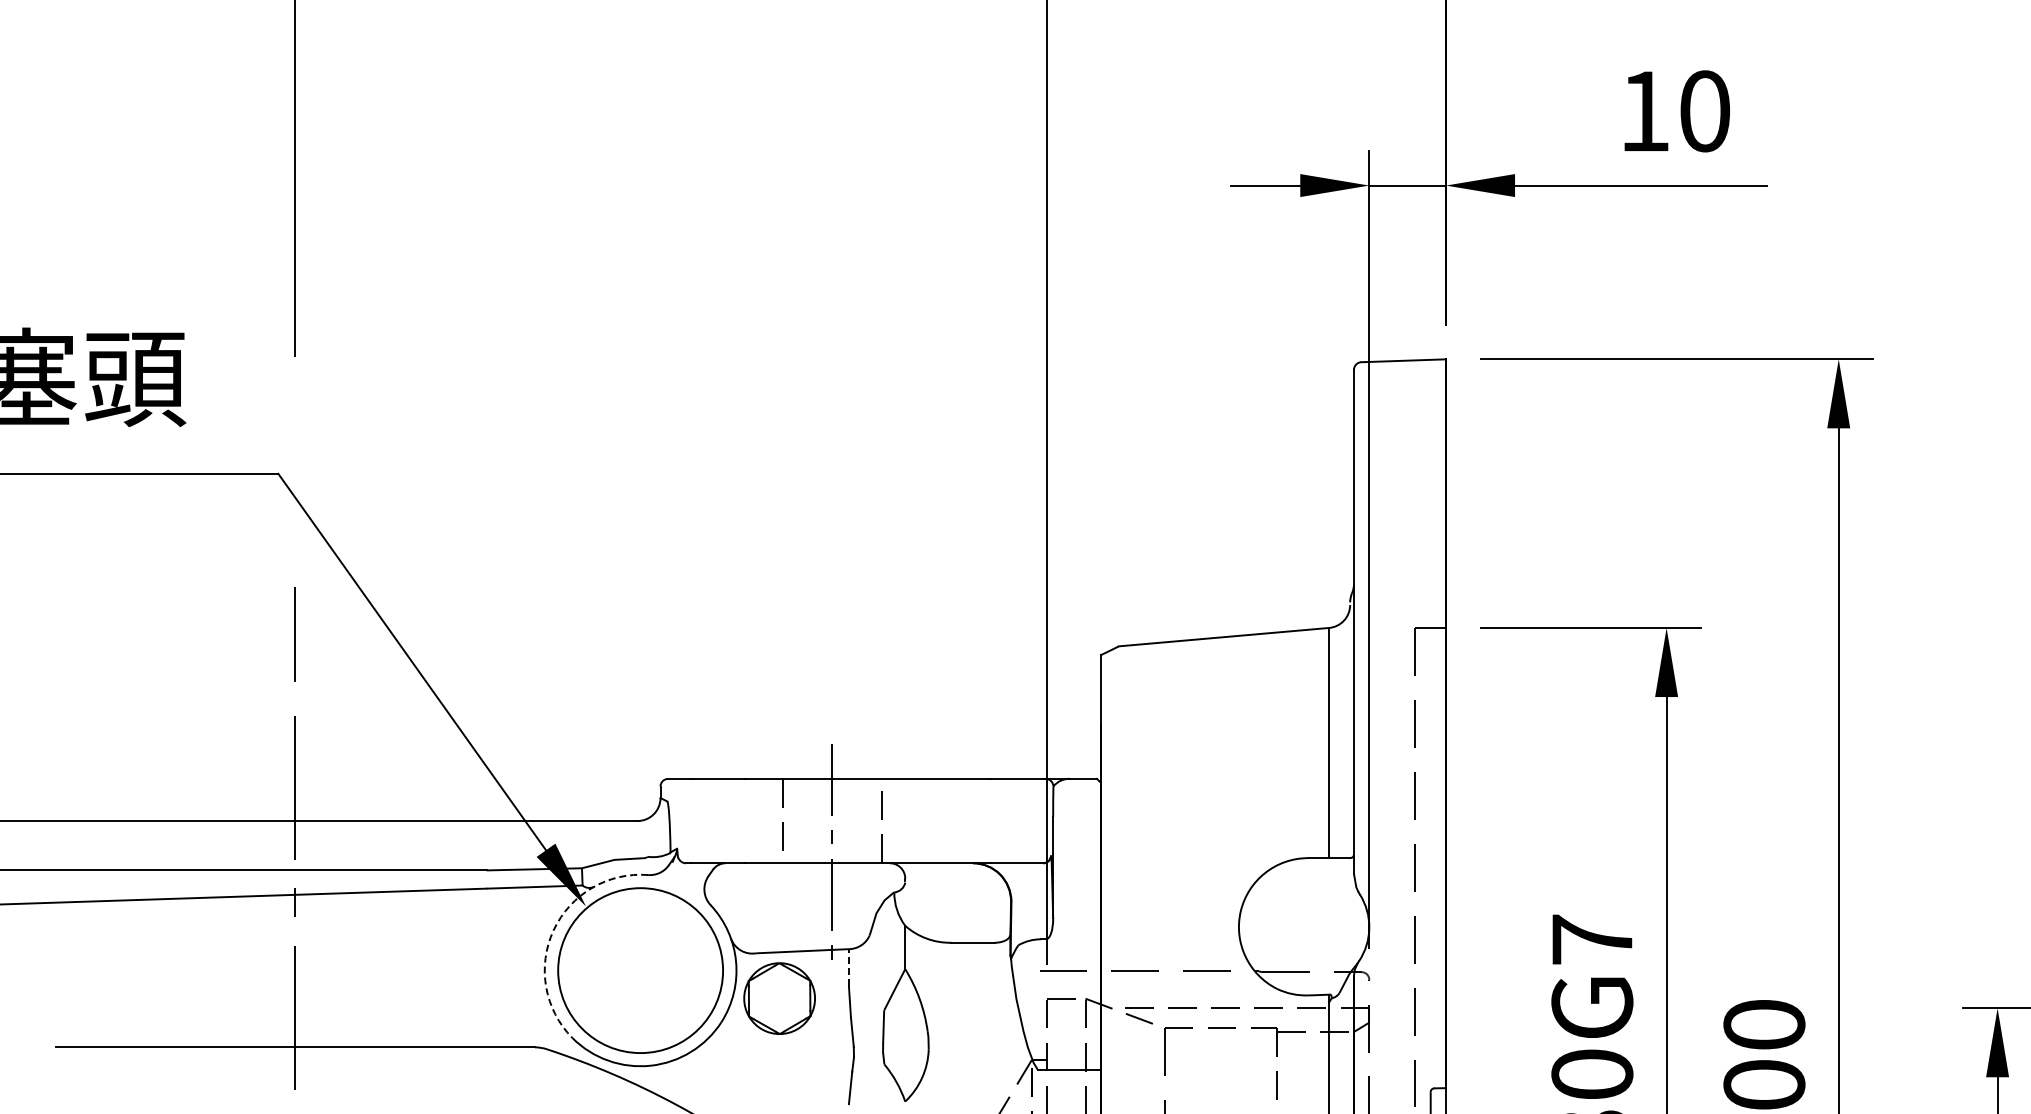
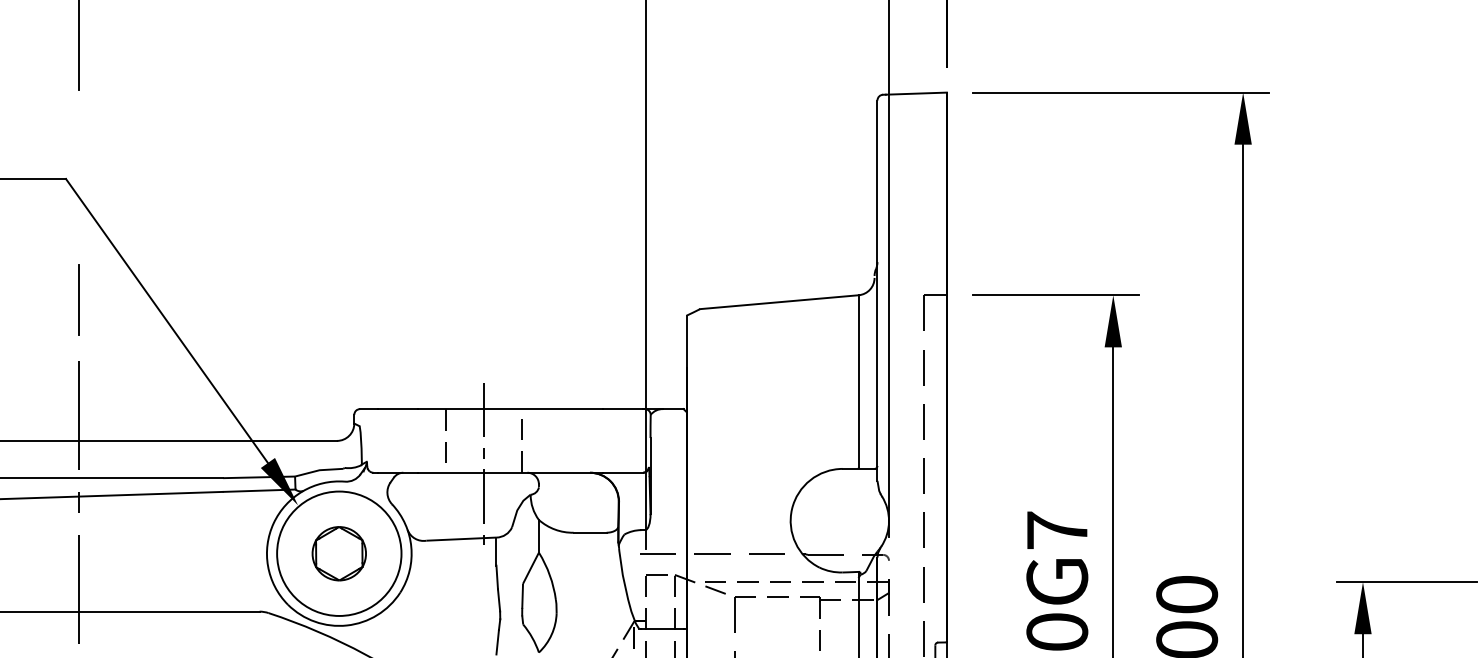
arc: (553, 930) -> (273, 523), dashed -> solid
line: (848, 967) -> (496, 551), dashed -> solid
part: (779, 998) -> (339, 553), moved

